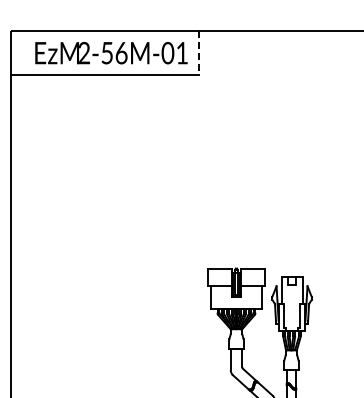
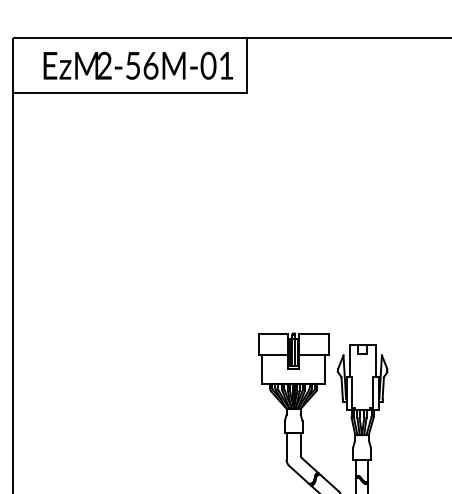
line: (199, 53) -> (247, 66), dashed -> solid

